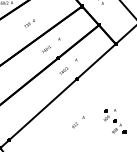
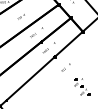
text: (77, 122) -> (65, 67), moved

